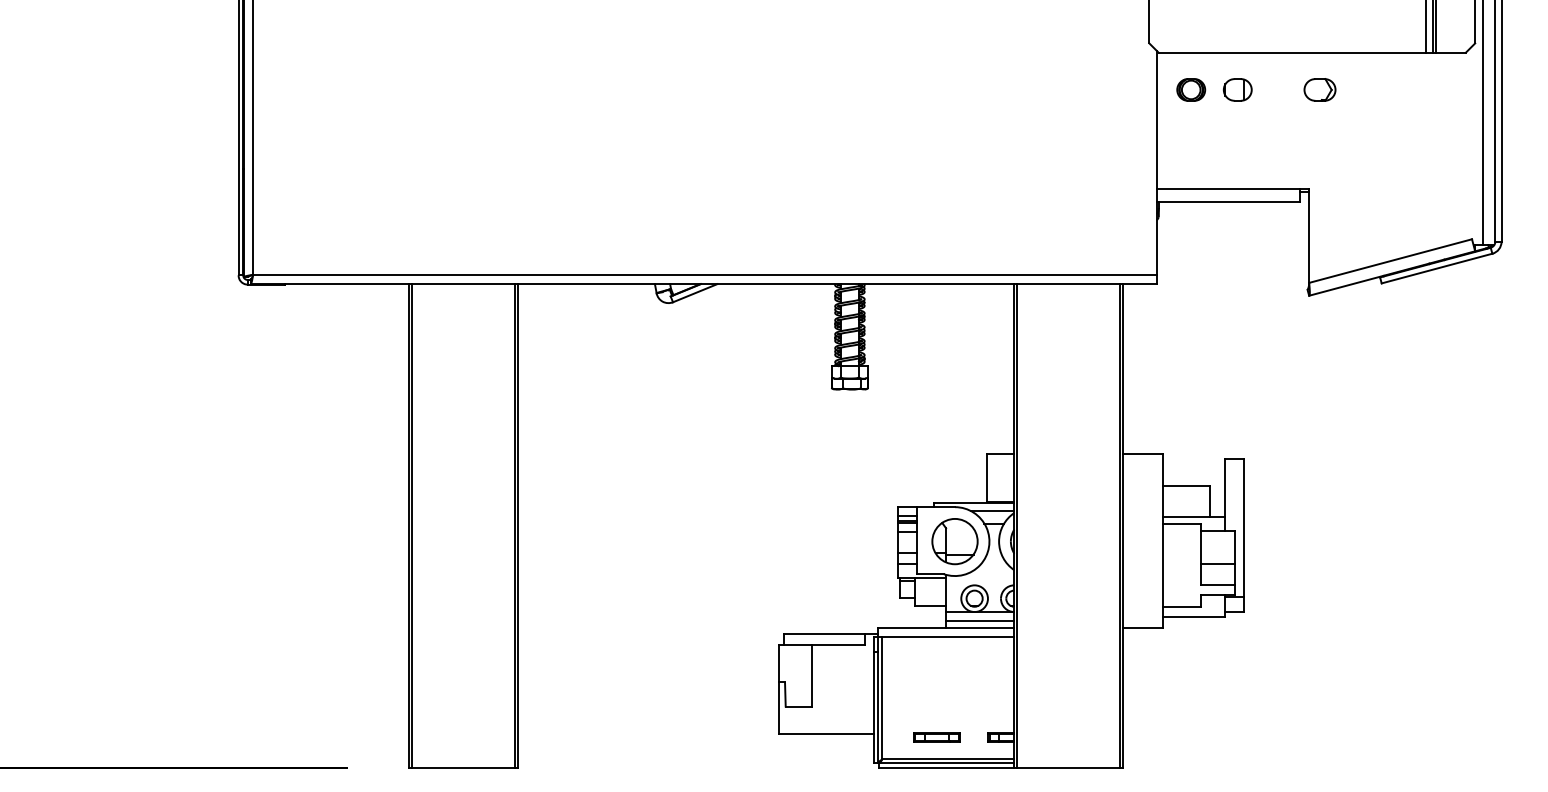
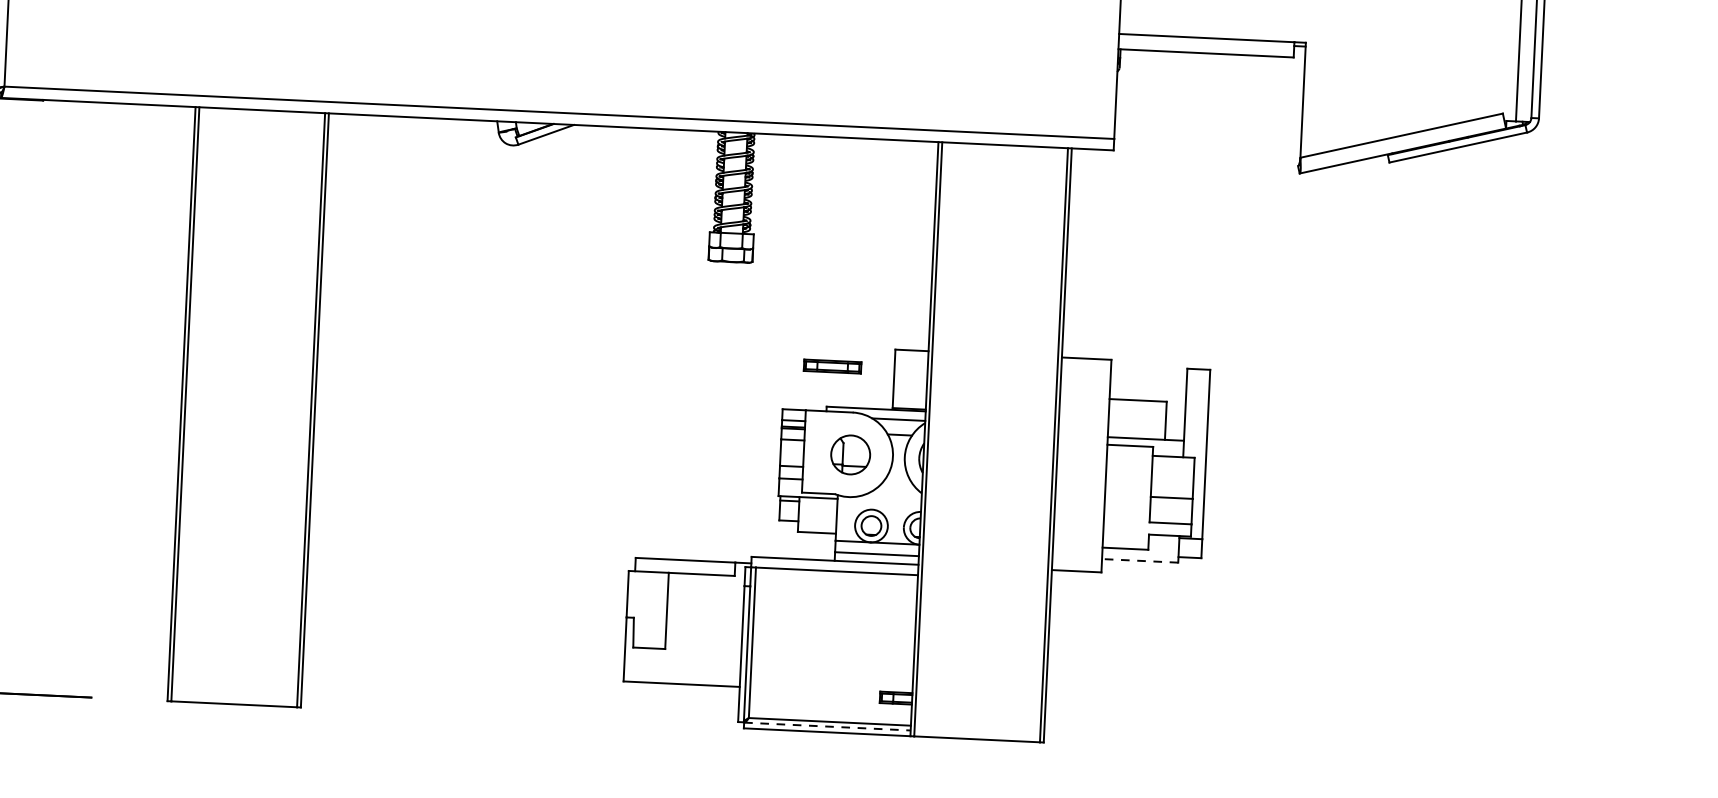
part: (954, 541) -> (850, 454), size x0.7
line: (1193, 616) -> (1139, 560), solid -> dashed
part: (936, 737) -> (832, 366), moved
line: (946, 763) -> (827, 726), solid -> dashed

